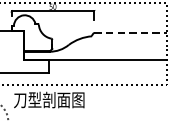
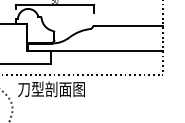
line: (130, 32) -> (128, 25), dashed -> solid

